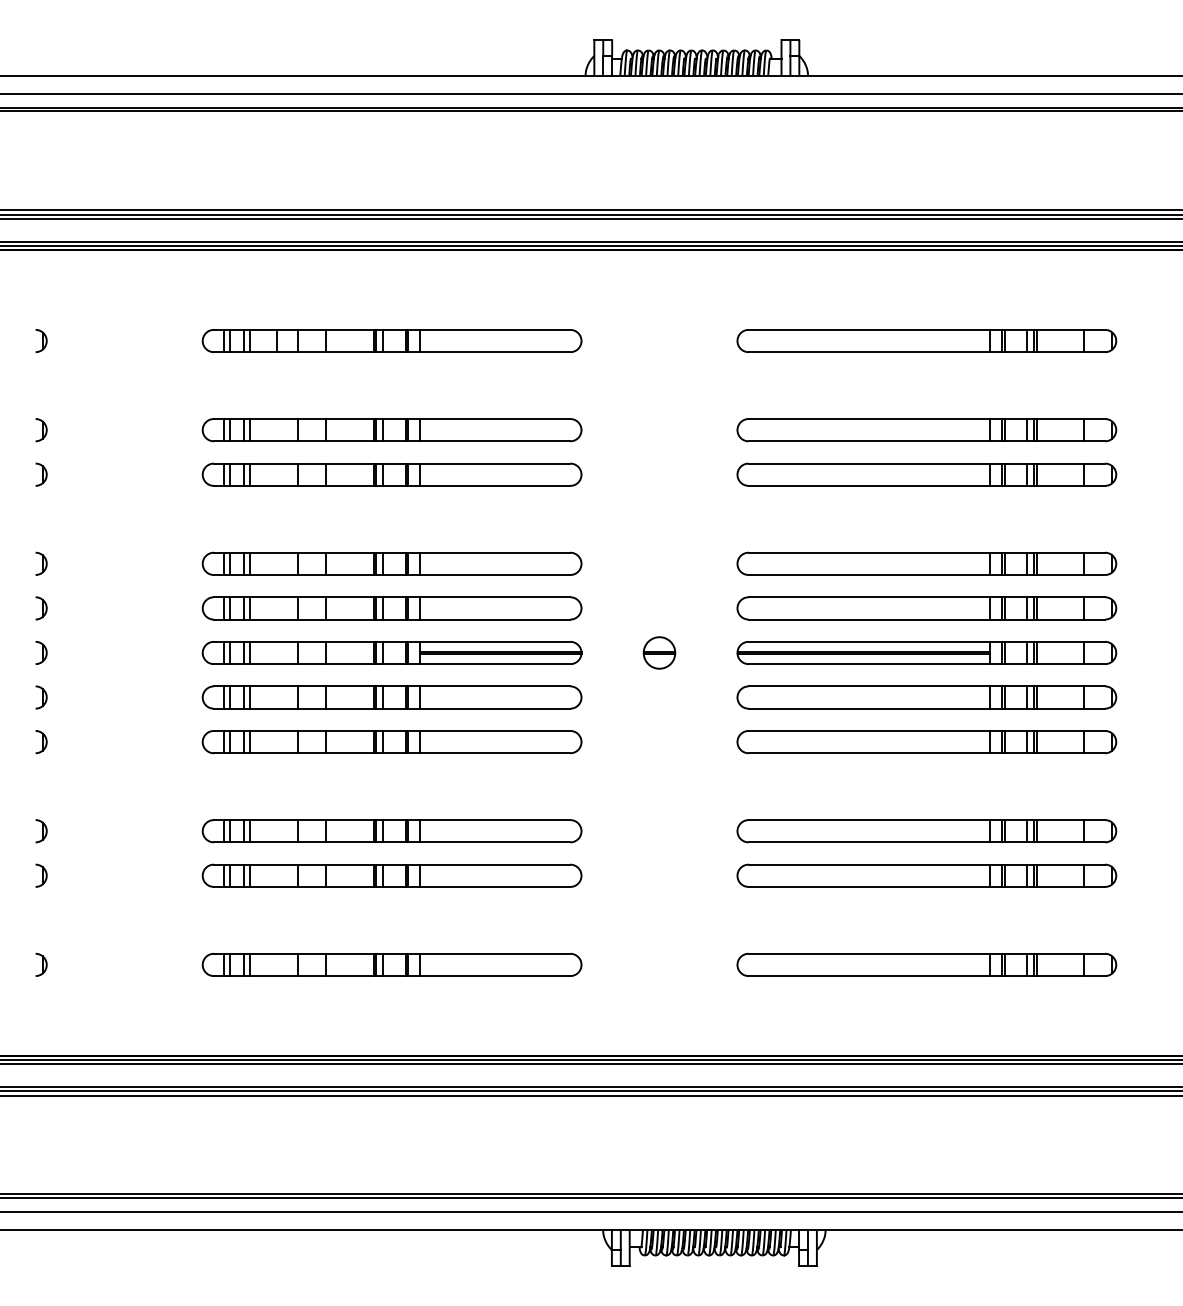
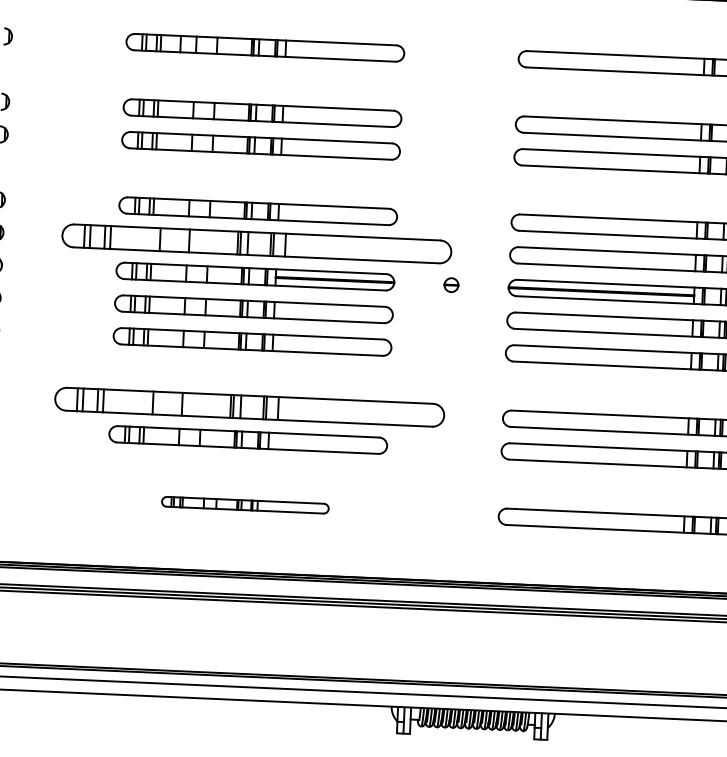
part: (391, 608) -> (256, 243), size x1.4
part: (659, 652) -> (451, 284), size x0.6
part: (391, 831) -> (249, 407), size x1.4
part: (391, 964) -> (244, 505), size x0.6

